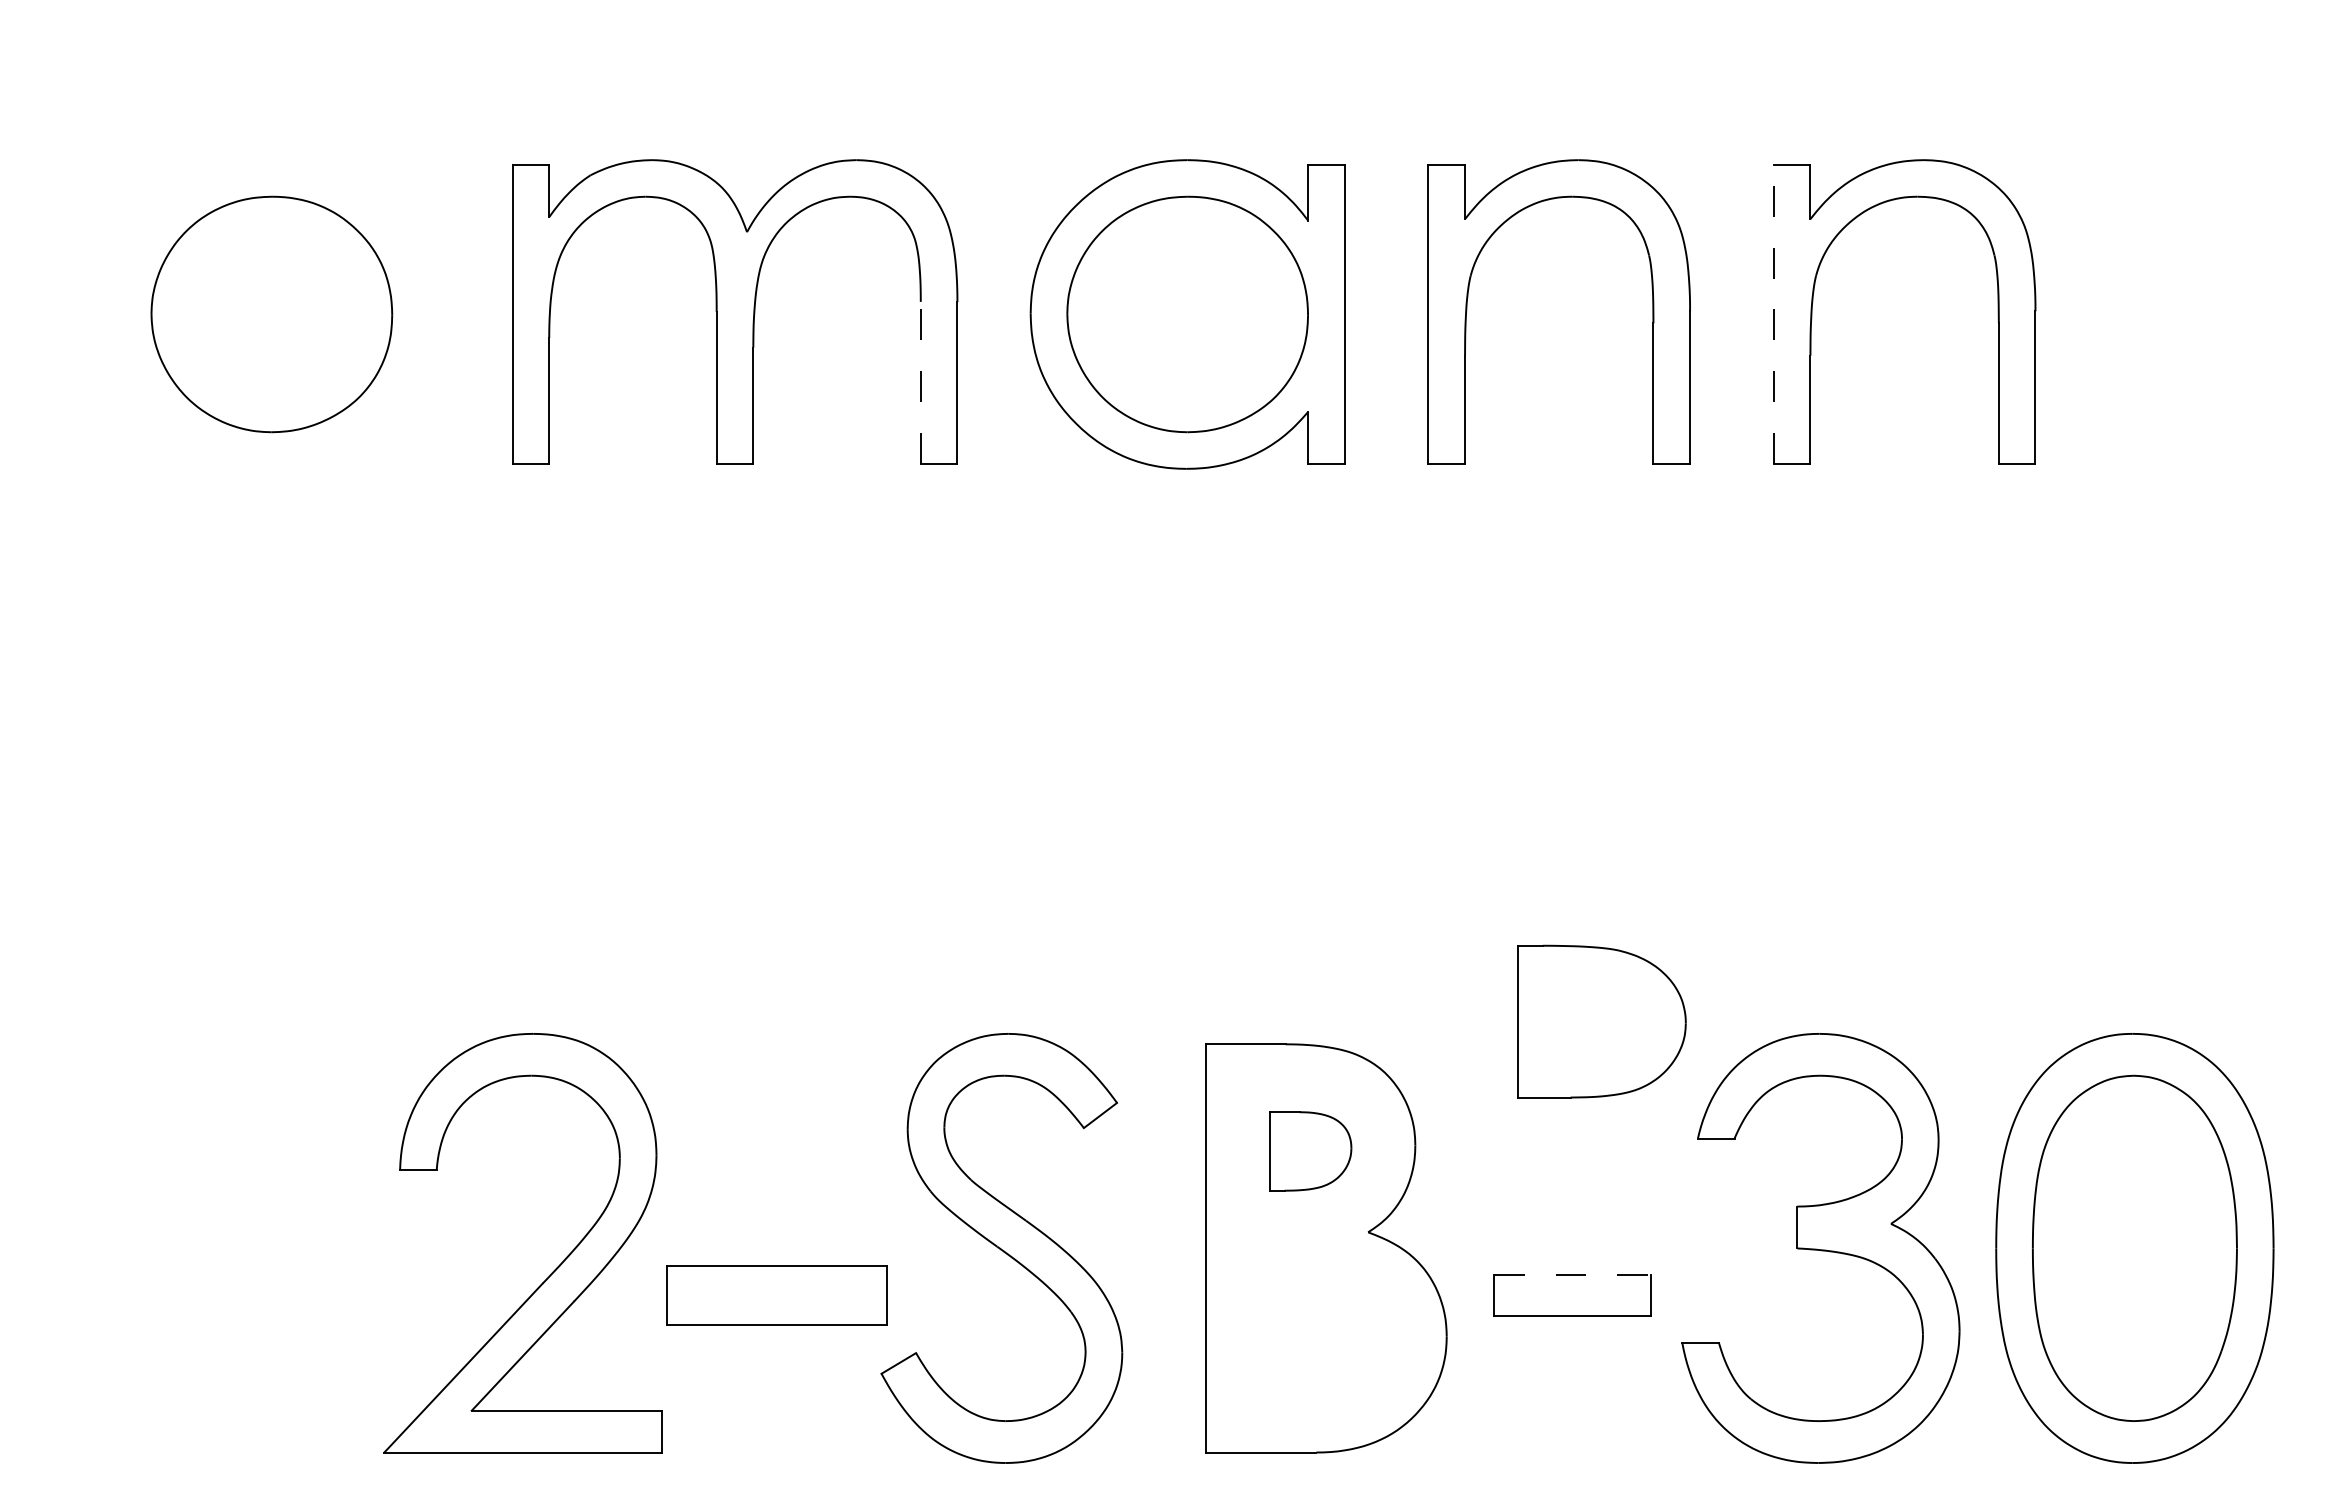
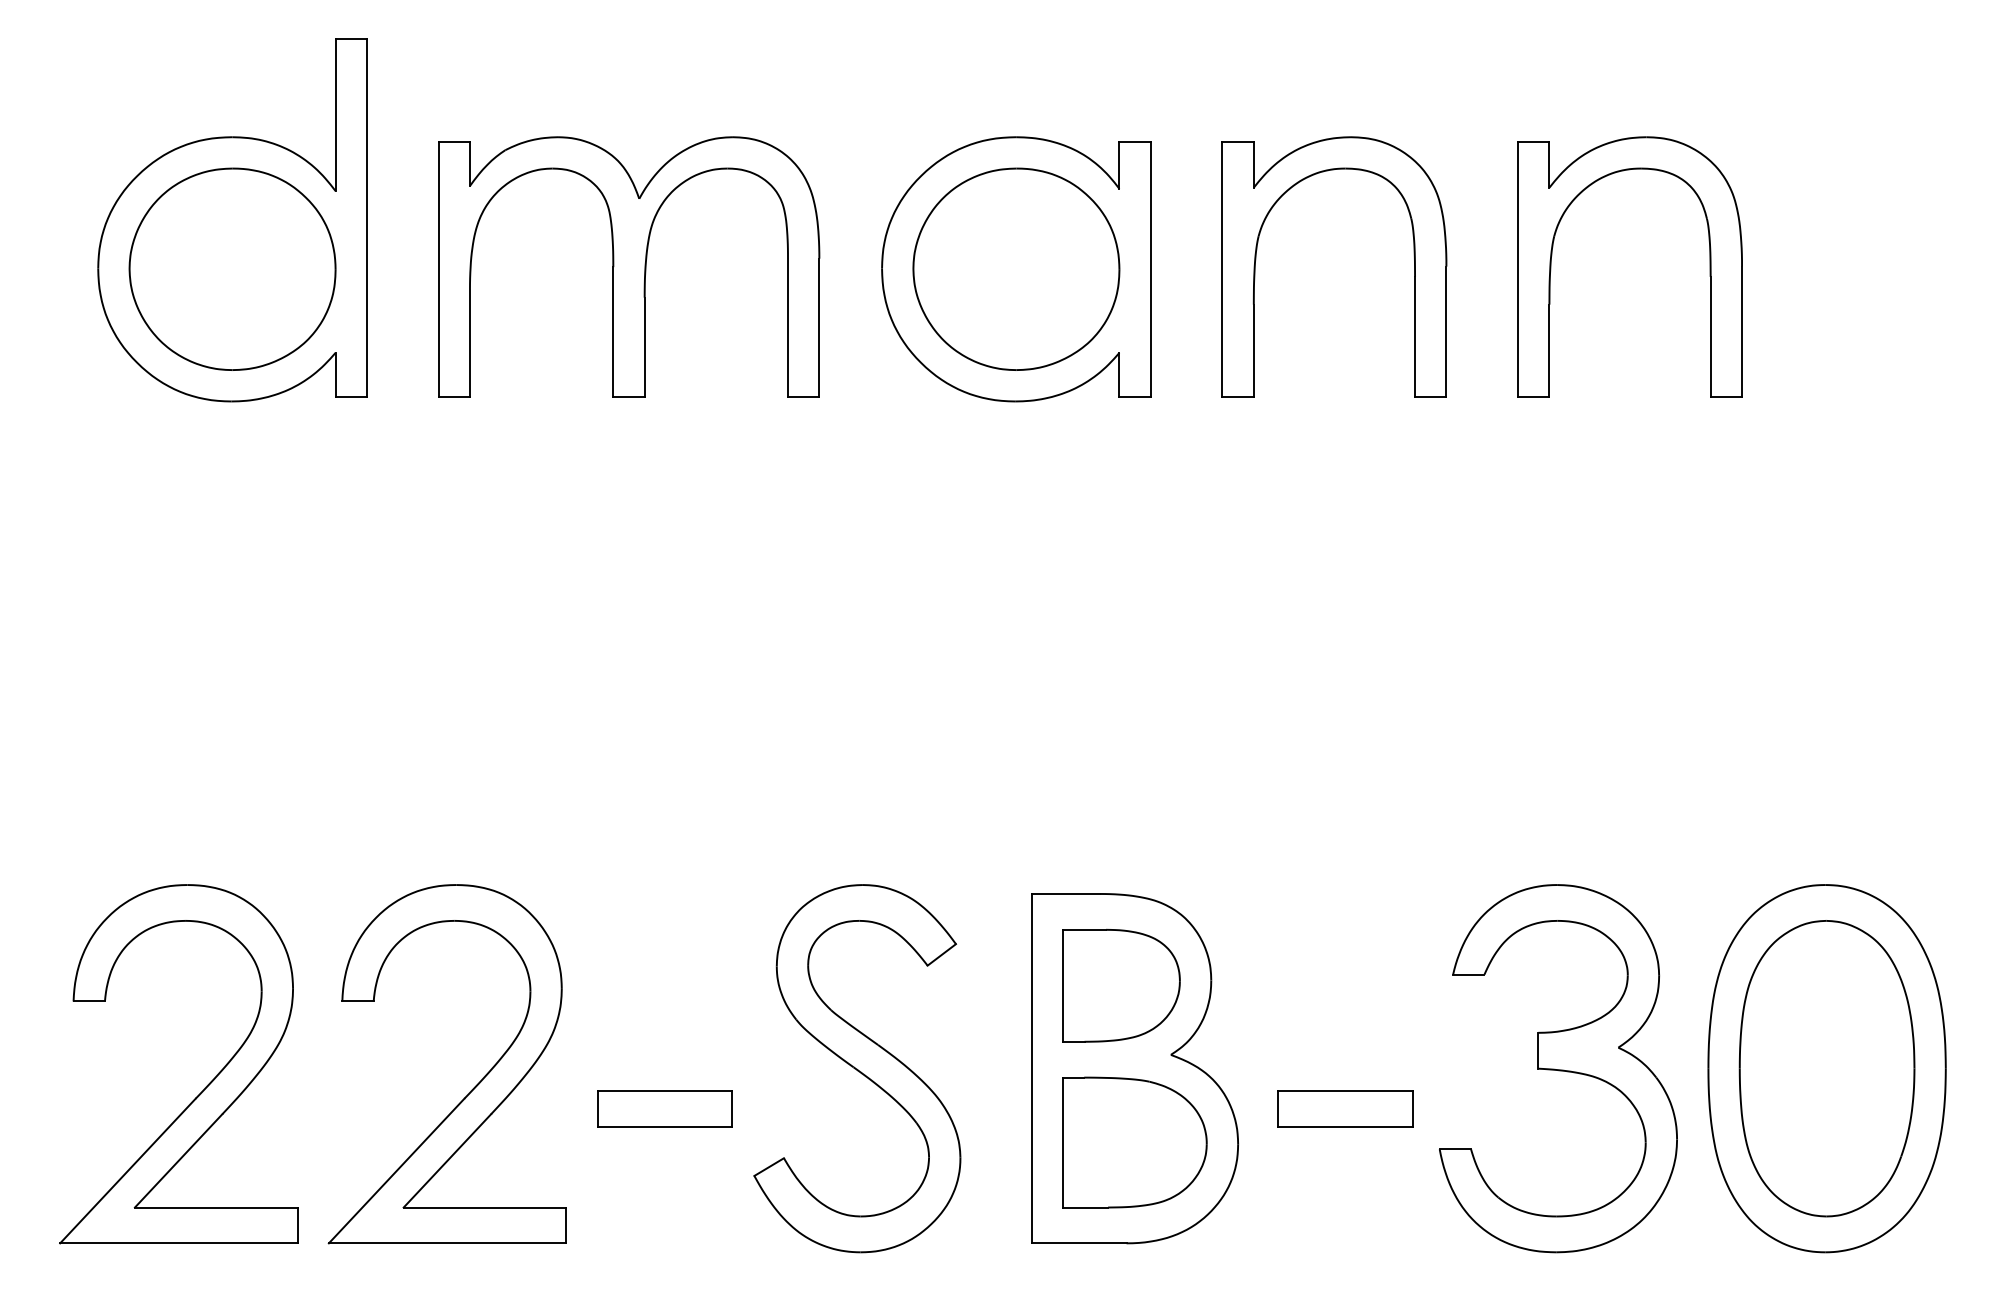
part: (271, 257) -> (232, 220), added
line: (1774, 314) -> (1518, 269), dashed -> solid
line: (920, 382) -> (787, 327), dashed -> solid
part: (1601, 1021) -> (1134, 1142), moved
part: (1310, 1151) -> (1121, 985), size x1.67
part: (240, 1269) -> (205, 1086), added
line: (1573, 1275) -> (1346, 1091), dashed -> solid
part: (776, 1294) -> (664, 1108), size x0.71

